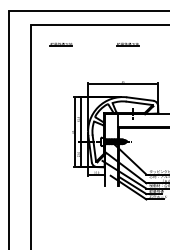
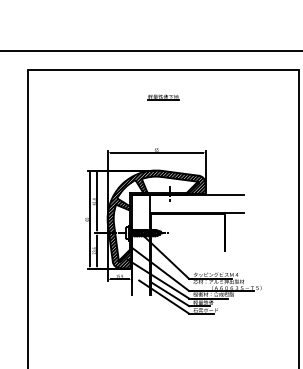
part: (61, 44) -> (70, 97), removed
hatch: (123, 132) -> (156, 219), added

